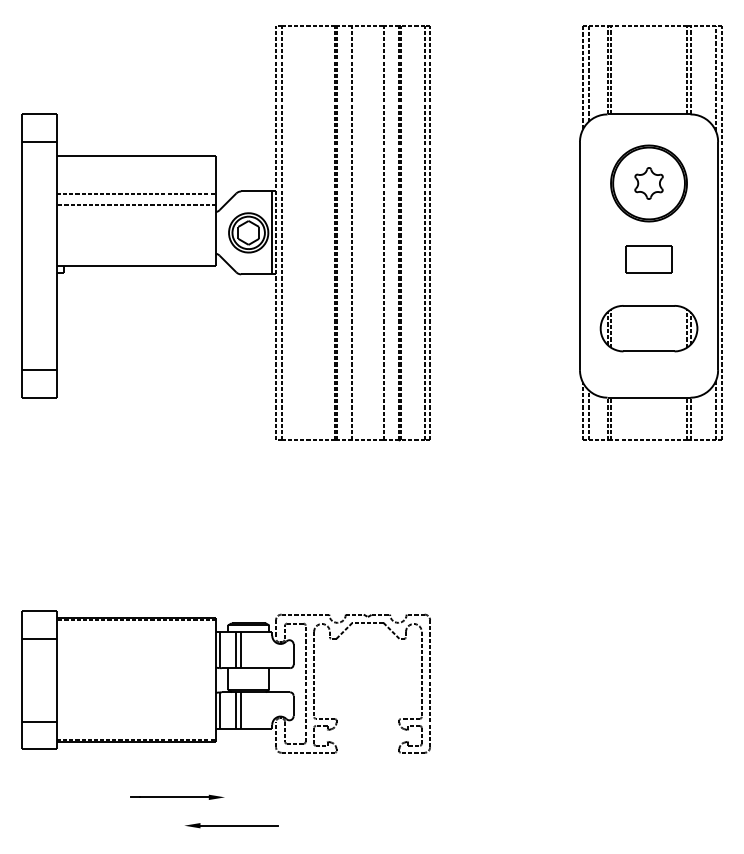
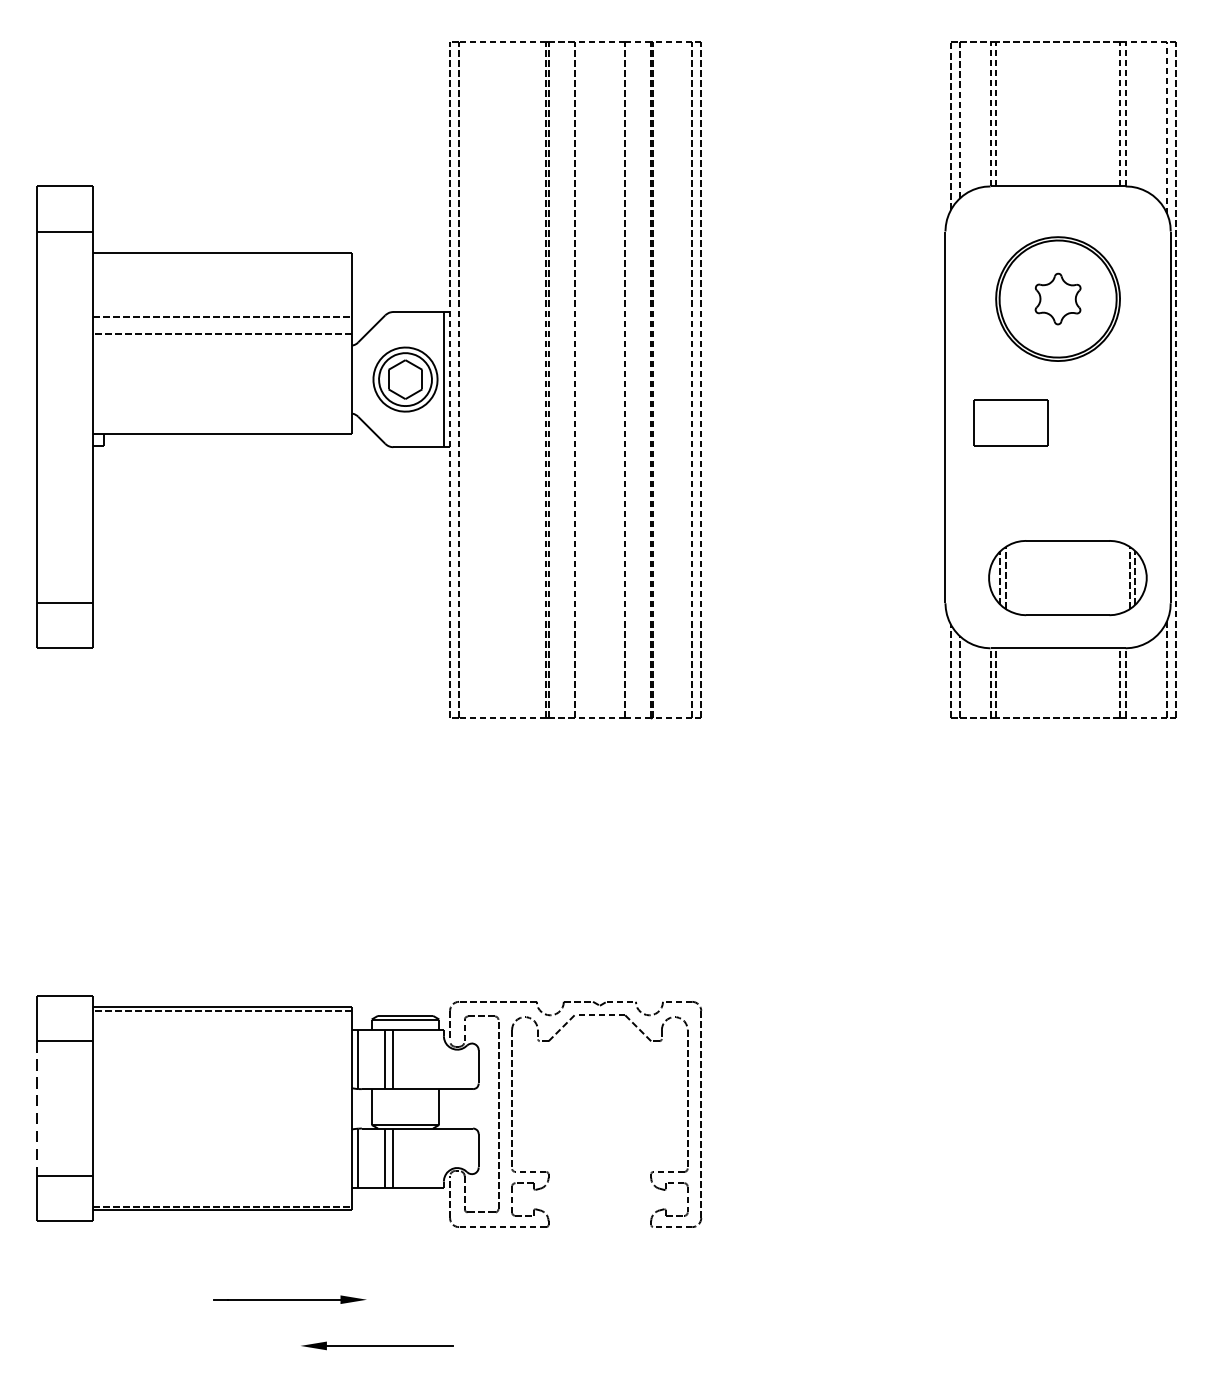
part: (648, 259) -> (1009, 422), moved
part: (648, 328) -> (1067, 577), moved
line: (22, 680) -> (36, 1109), solid -> dashed

